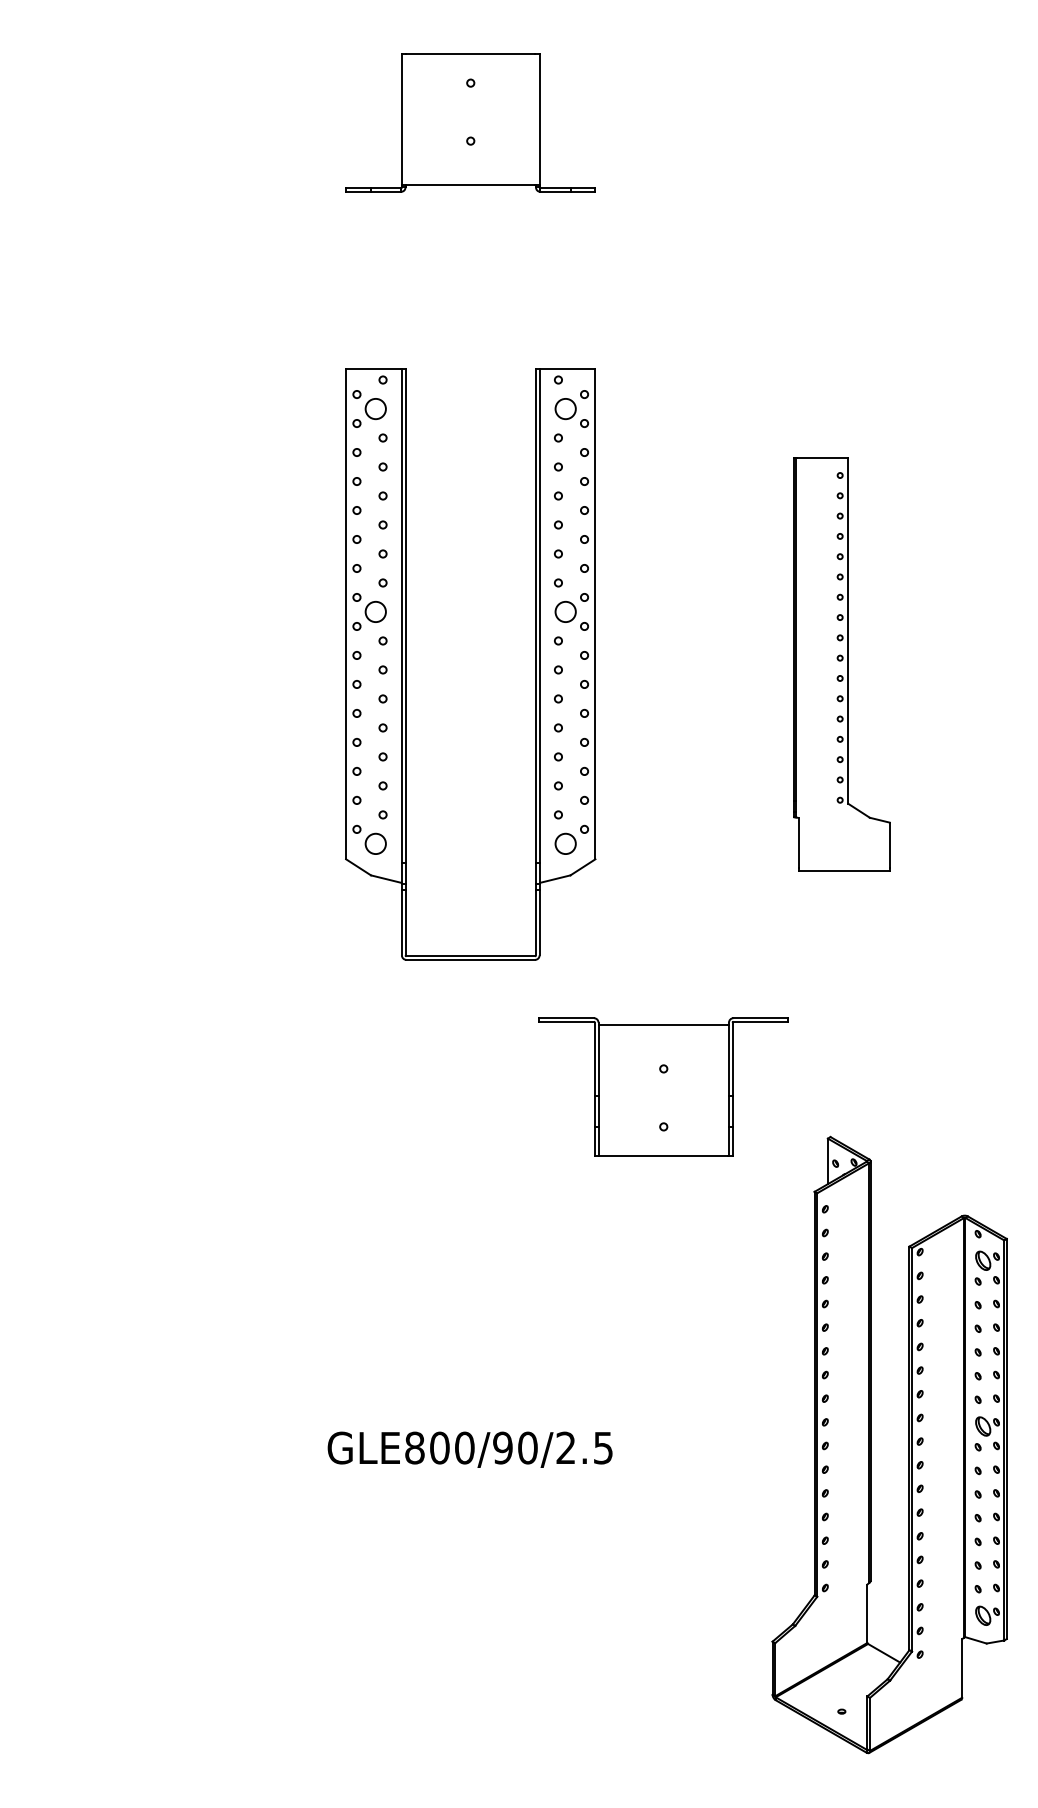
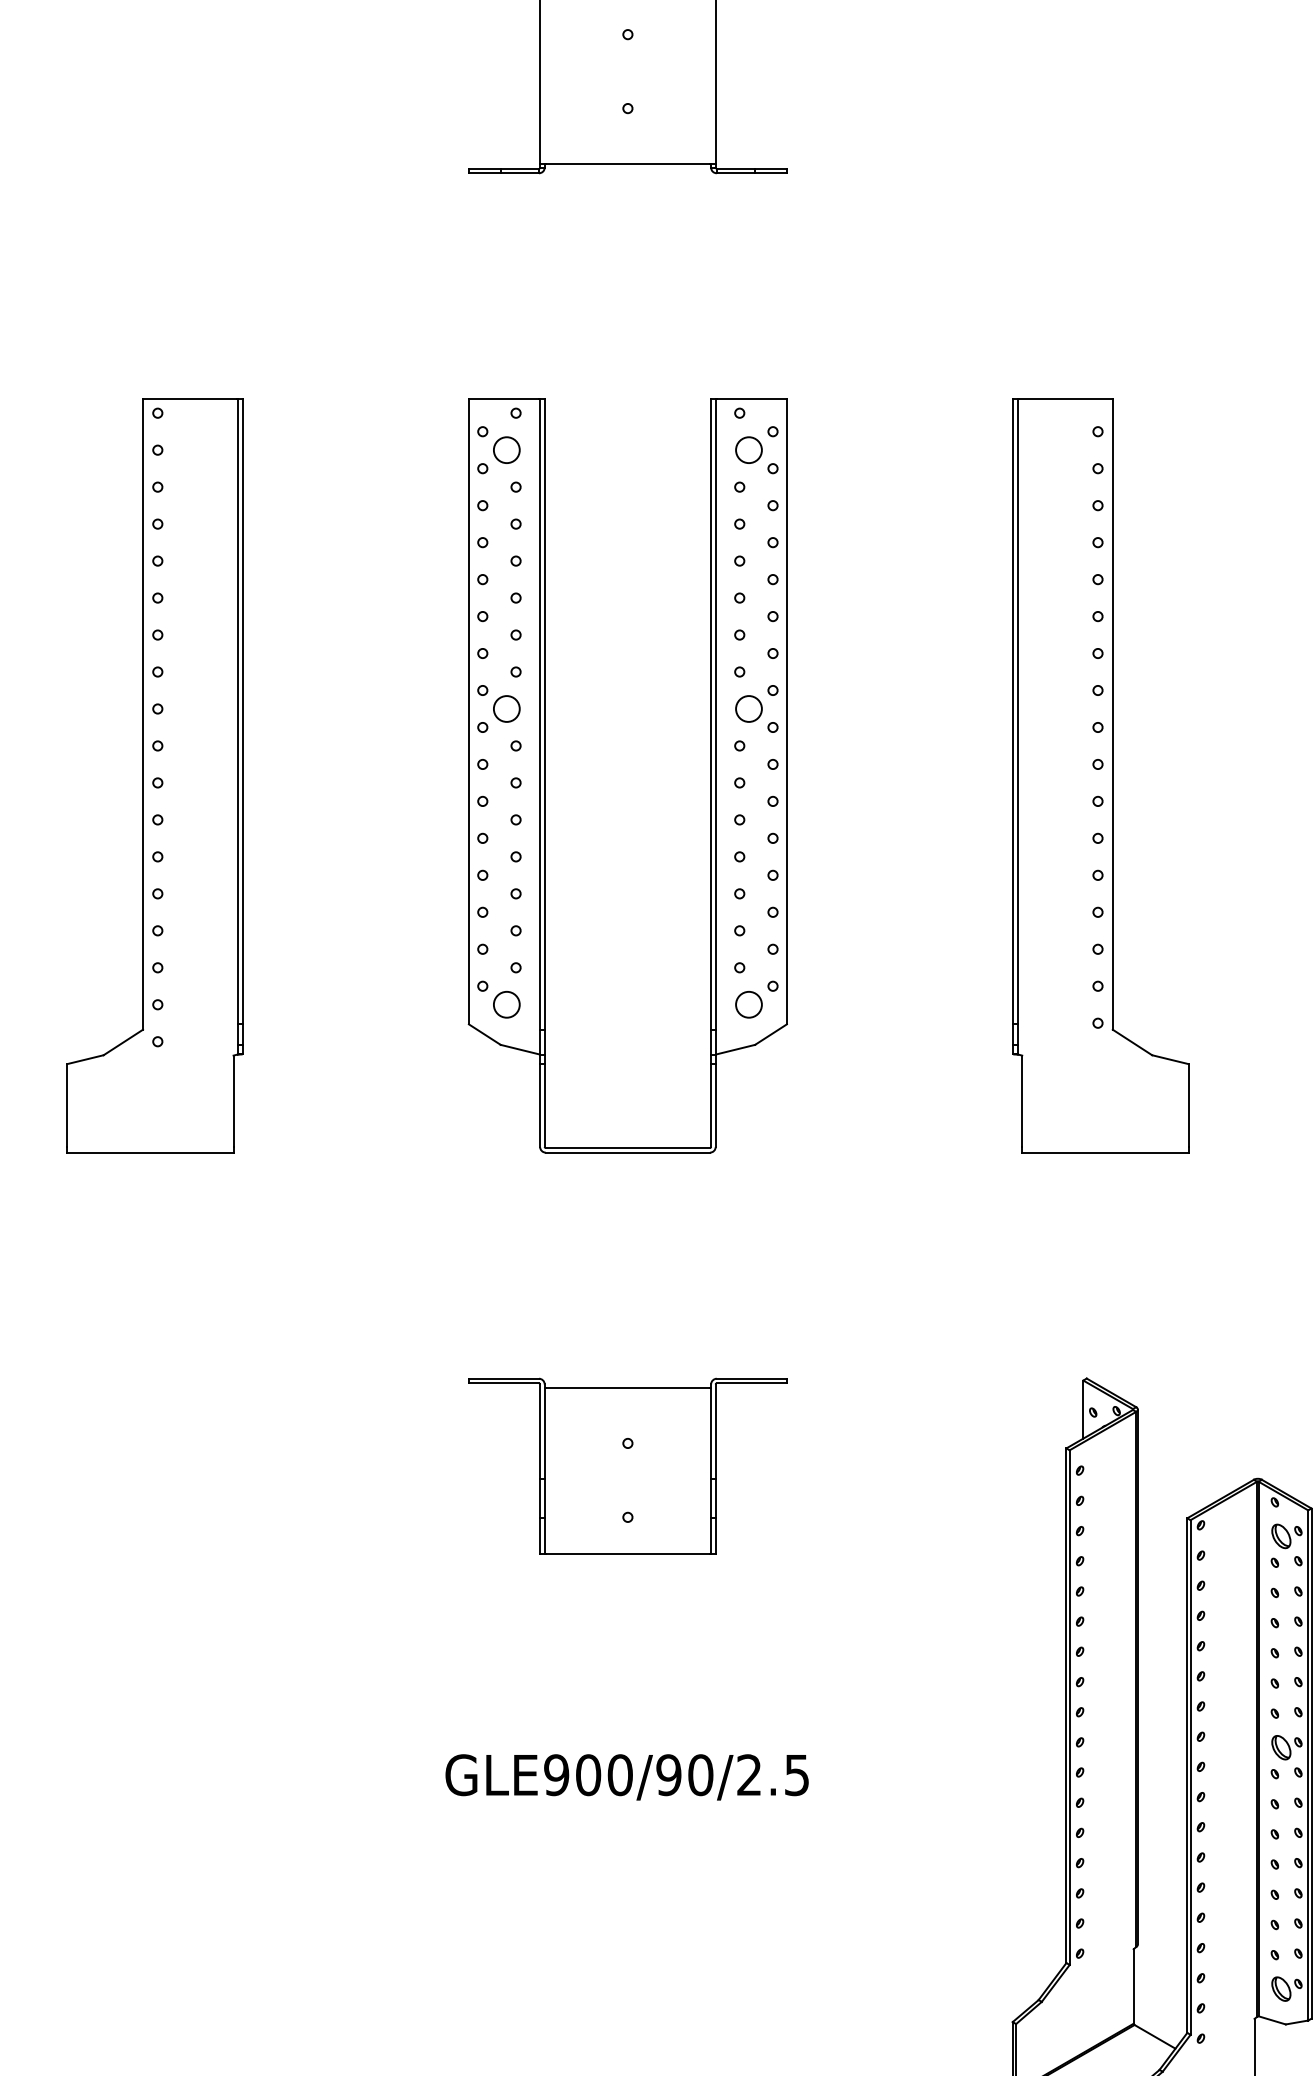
part: (99, 664) -> (154, 775), added
part: (841, 664) -> (1100, 775), size x1.43
part: (663, 1086) -> (627, 1465), moved
text: (414, 1447) -> (556, 1774), GLE800/90/2.5 -> GLE900/90/2.5

